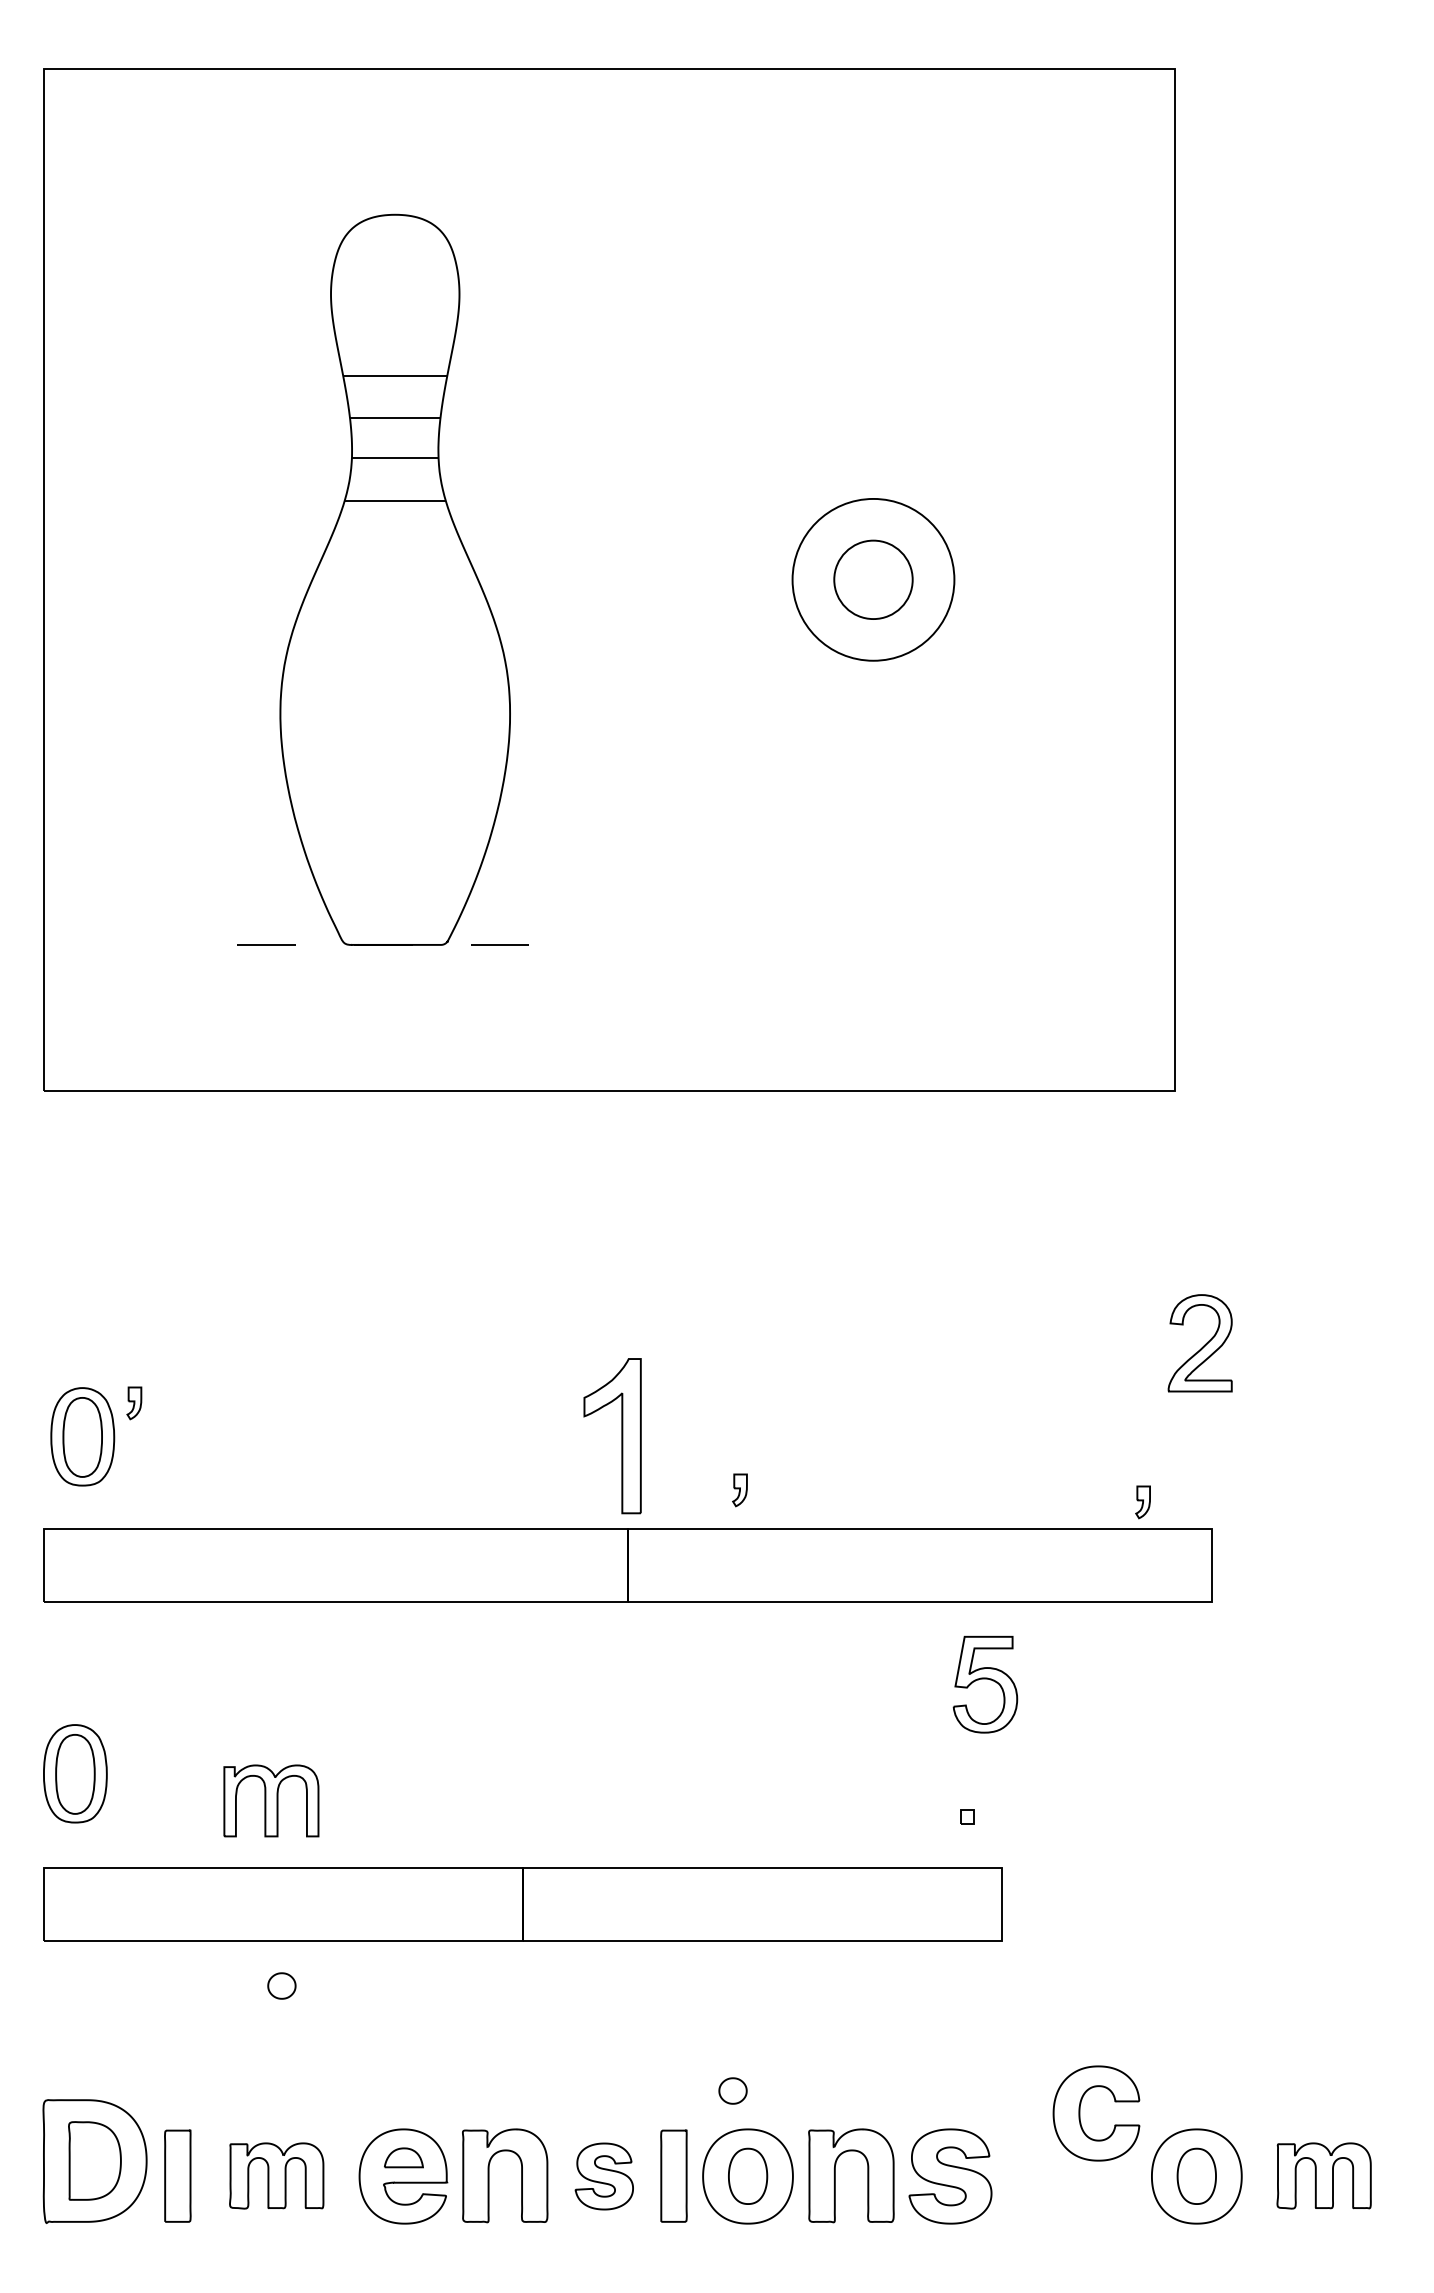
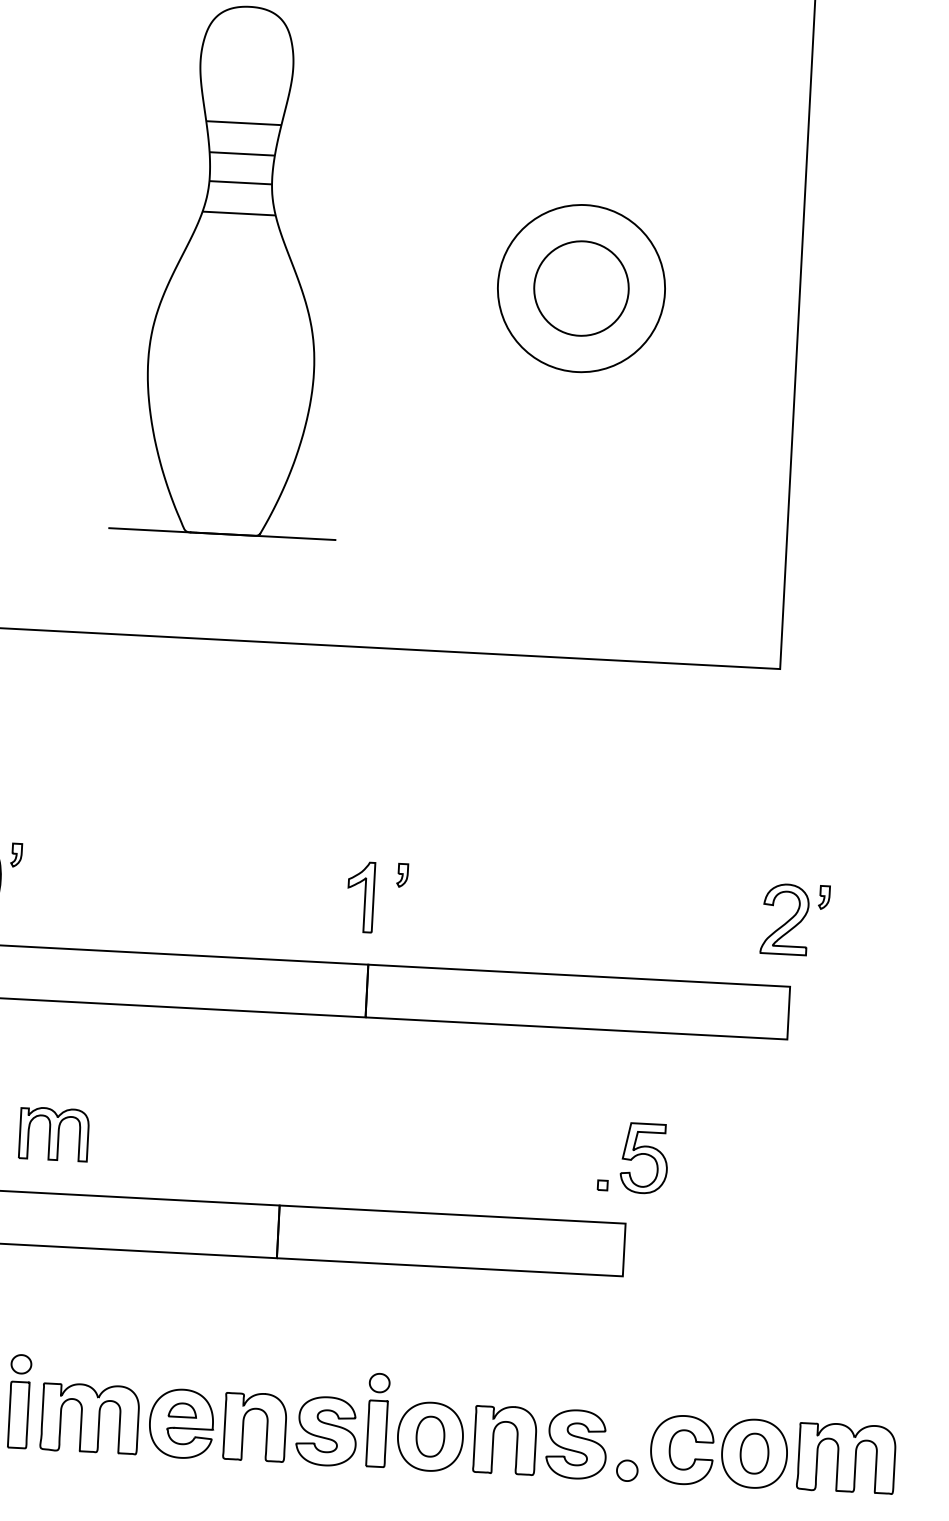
circle: (873, 579) -> (581, 288), size x1.43
circle: (873, 579) -> (581, 288), size x1.67
line: (395, 944) -> (222, 533), dashed -> solid
part: (1199, 1343) -> (784, 919), moved
part: (612, 1436) -> (360, 897), size x0.62
part: (739, 1490) -> (402, 875), moved
part: (1142, 1502) -> (824, 897), moved
part: (985, 1684) -> (644, 1158), moved
part: (271, 1800) -> (54, 1133), moved
part: (281, 1985) -> (21, 1363), moved
part: (732, 2090) -> (379, 1382), moved
part: (1080, 2113) -> (670, 1449), moved
part: (276, 2175) -> (90, 1418), size x1.43
part: (1323, 2175) -> (846, 1457), size x1.43
part: (604, 2176) -> (326, 1431), size x1.43
part: (1022, 2209) -> (627, 1470), added

